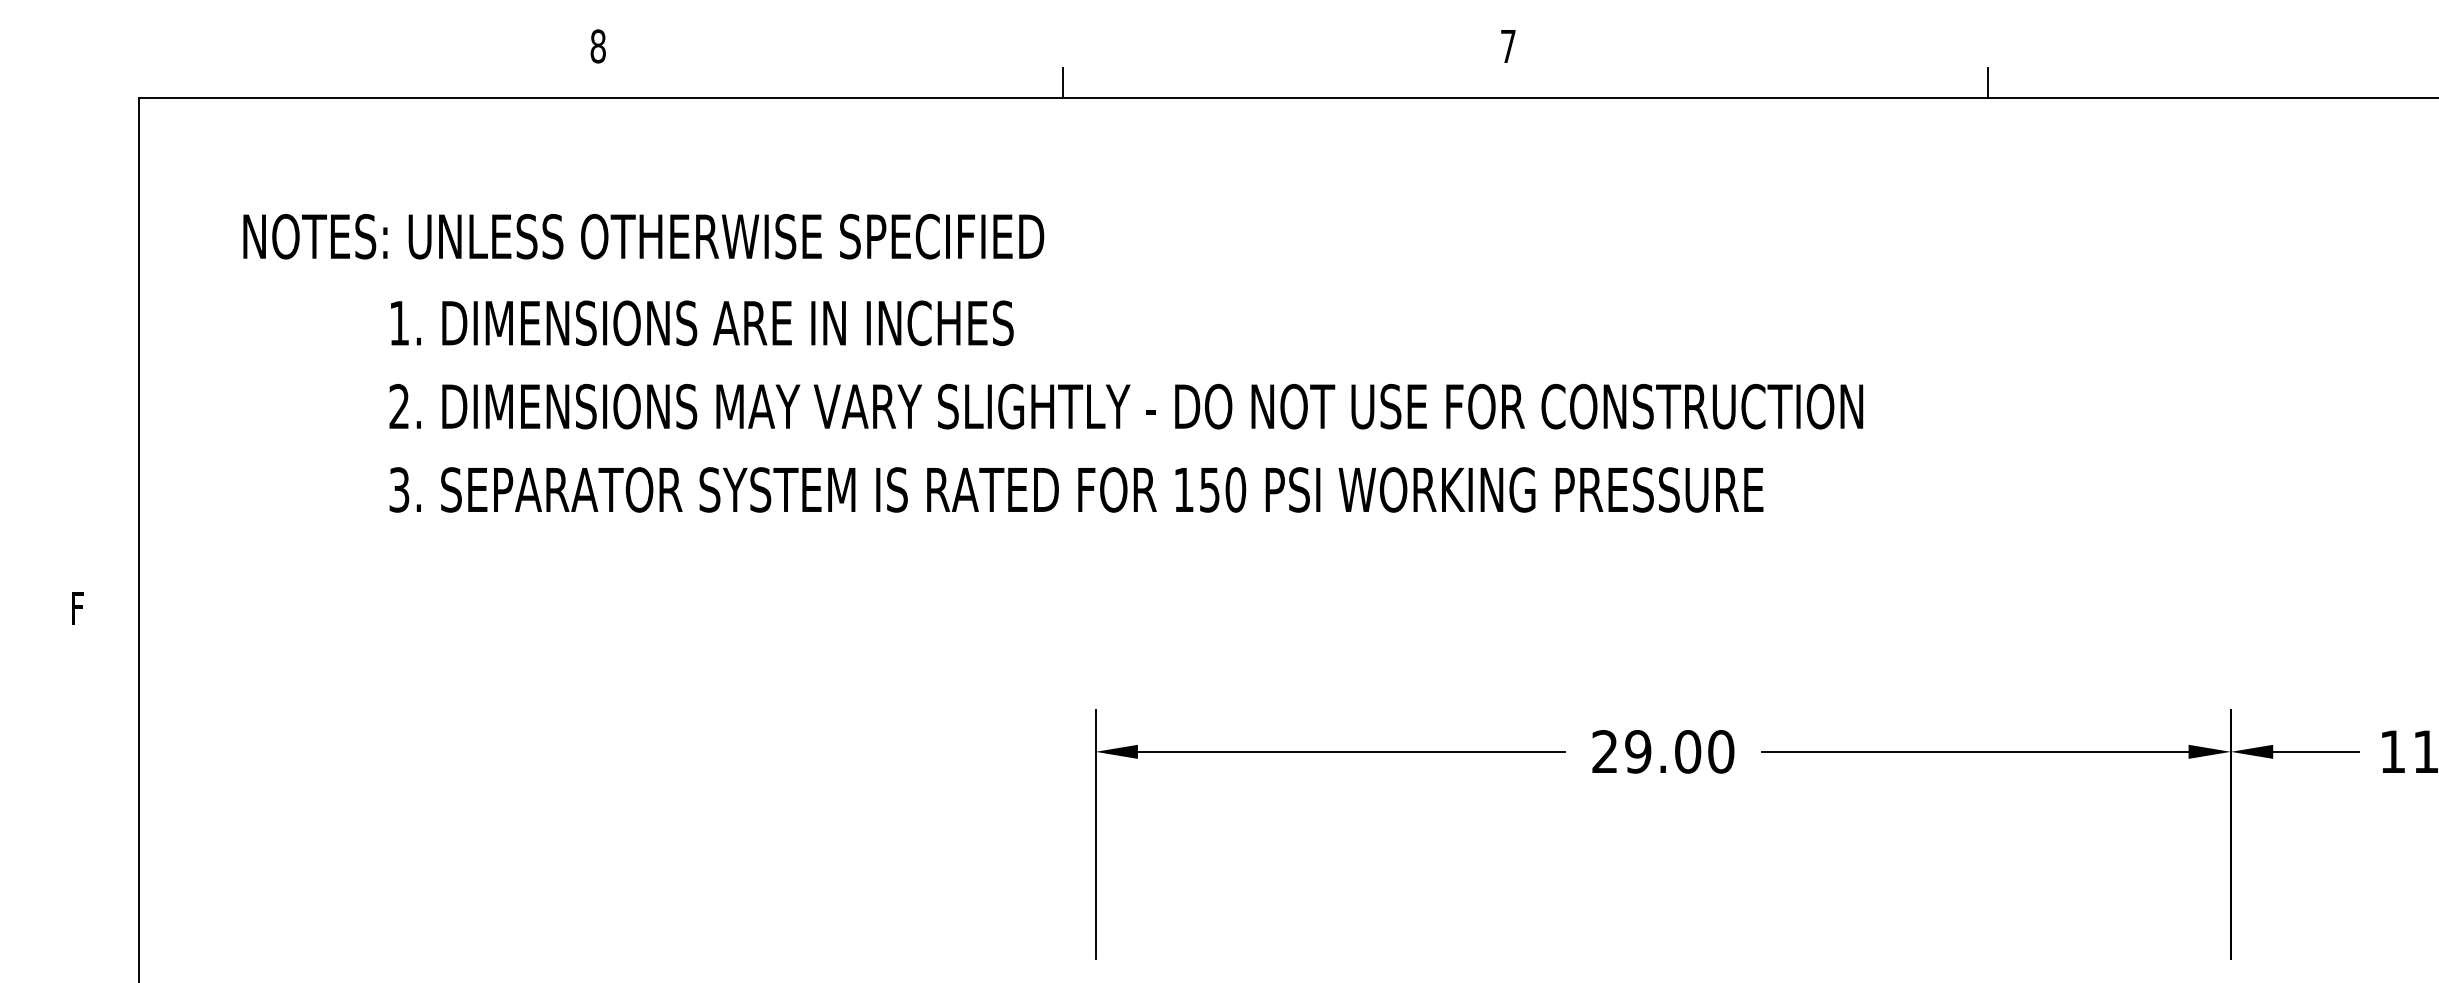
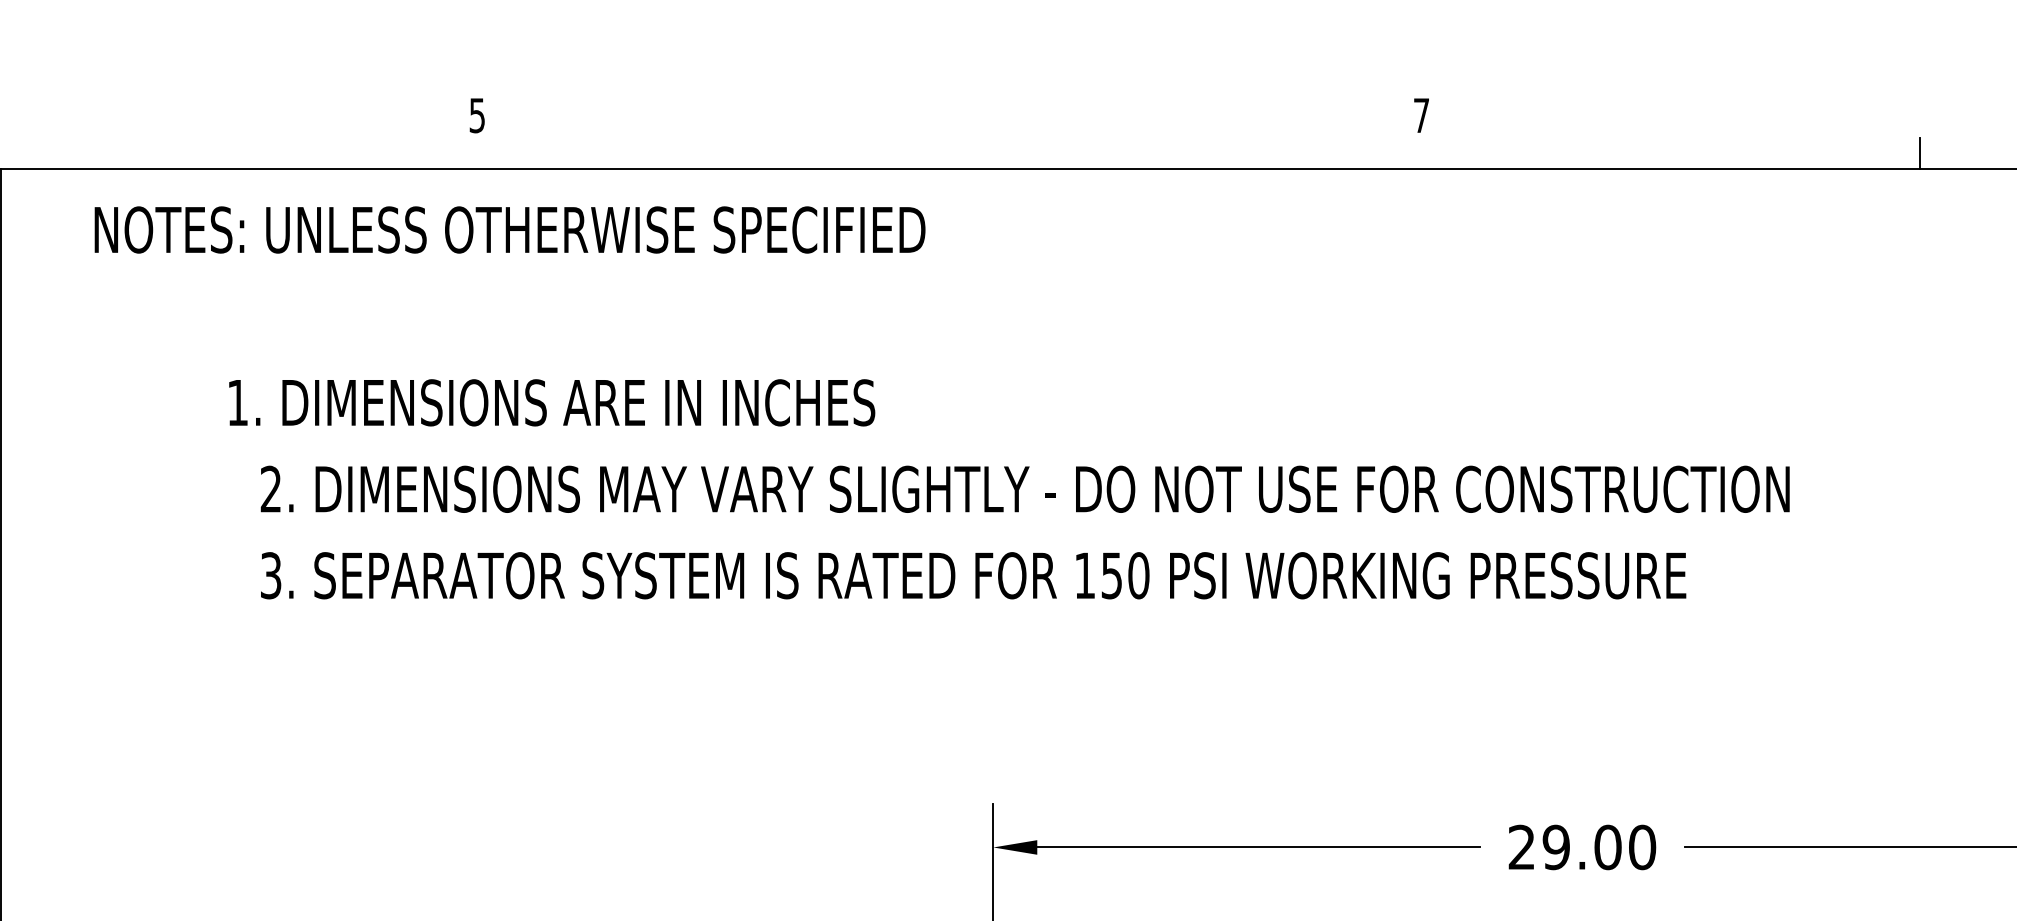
text: (597, 46) -> (476, 115), 8 -> 5
line: (1063, 82) -> (960, 153), removed
text: (643, 236) -> (509, 229), moved
text: (702, 323) -> (552, 403), moved

